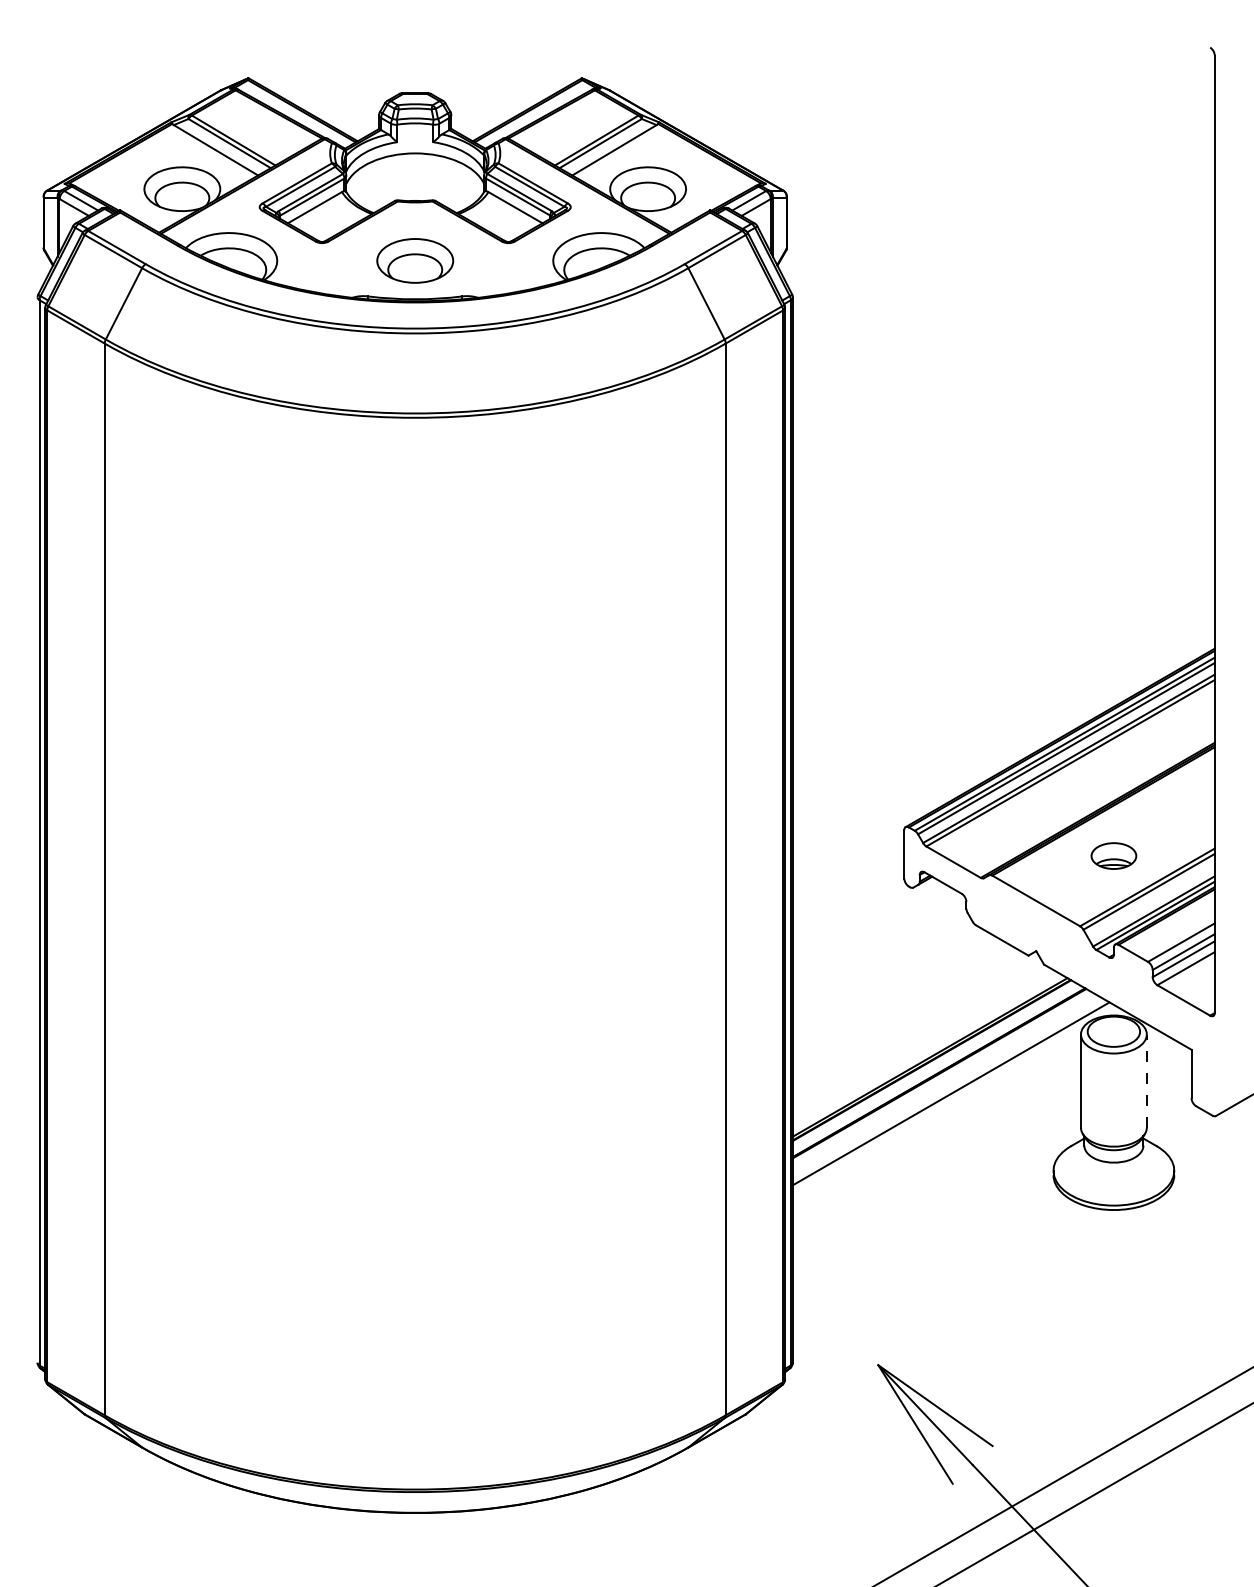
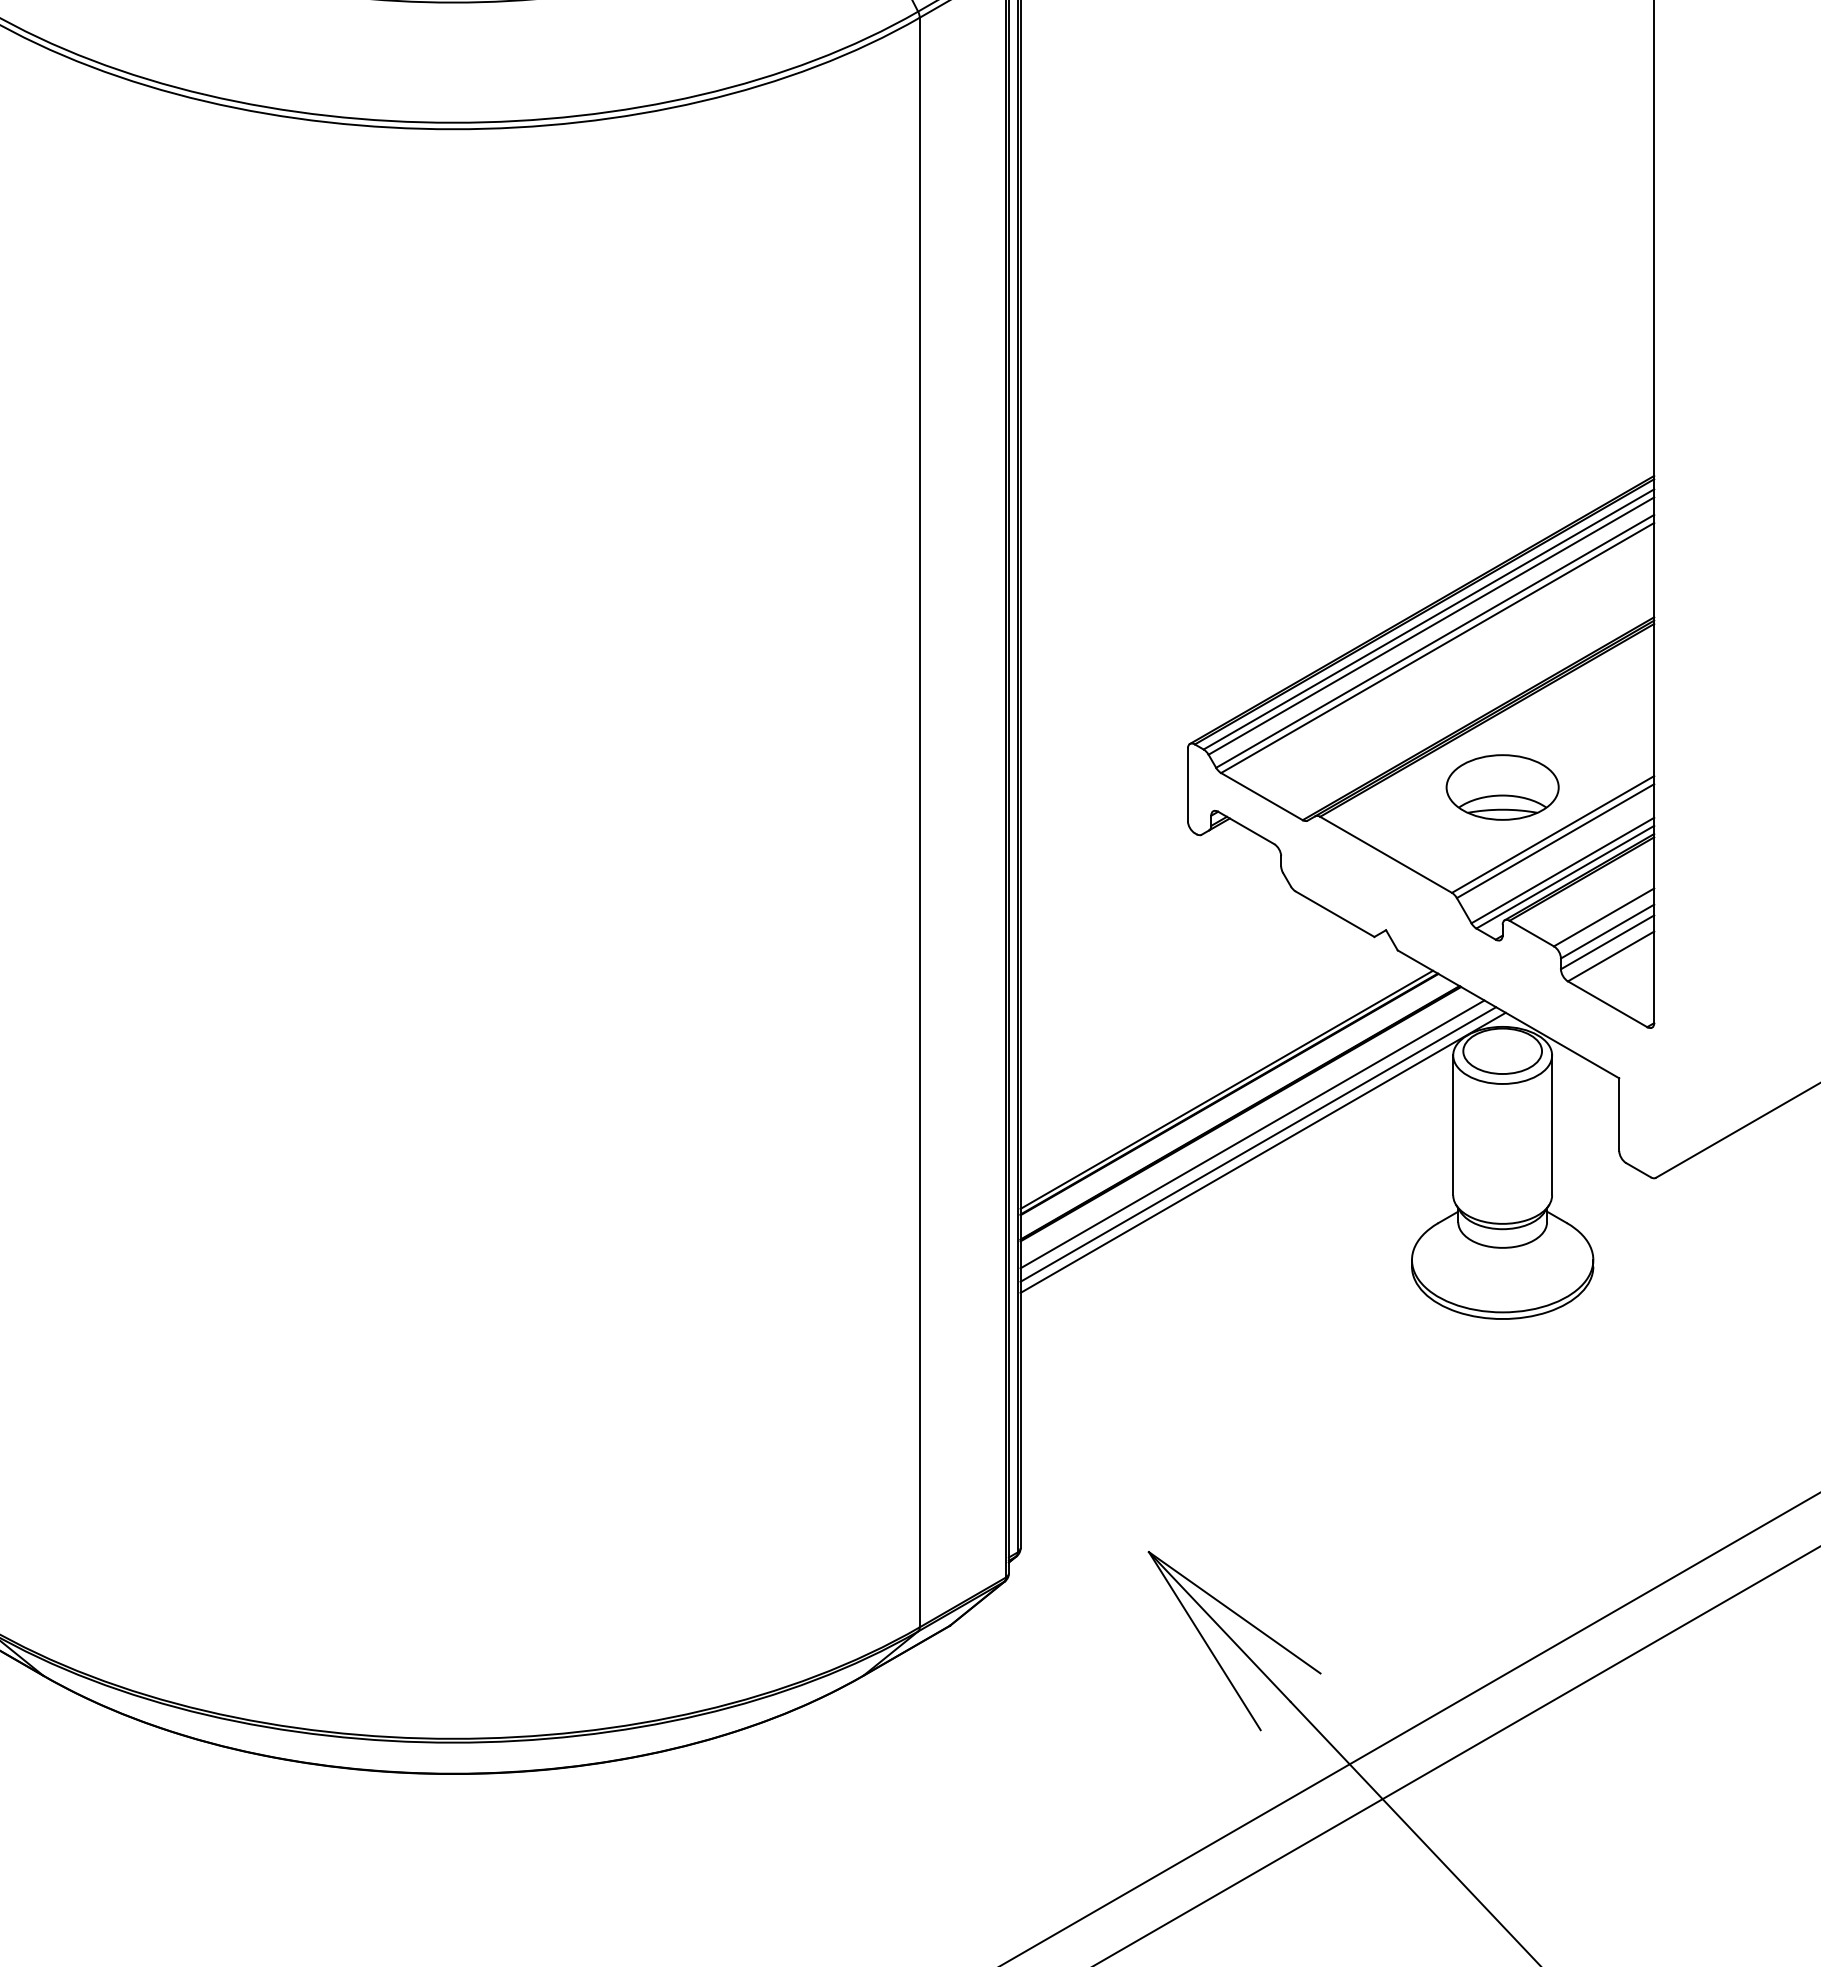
part: (1113, 855) -> (1502, 786), size x1.67
line: (1146, 1081) -> (1551, 1125), dashed -> solid
line: (946, 1086) -> (1251, 1133), added
line: (953, 1099) -> (1261, 1153), added

